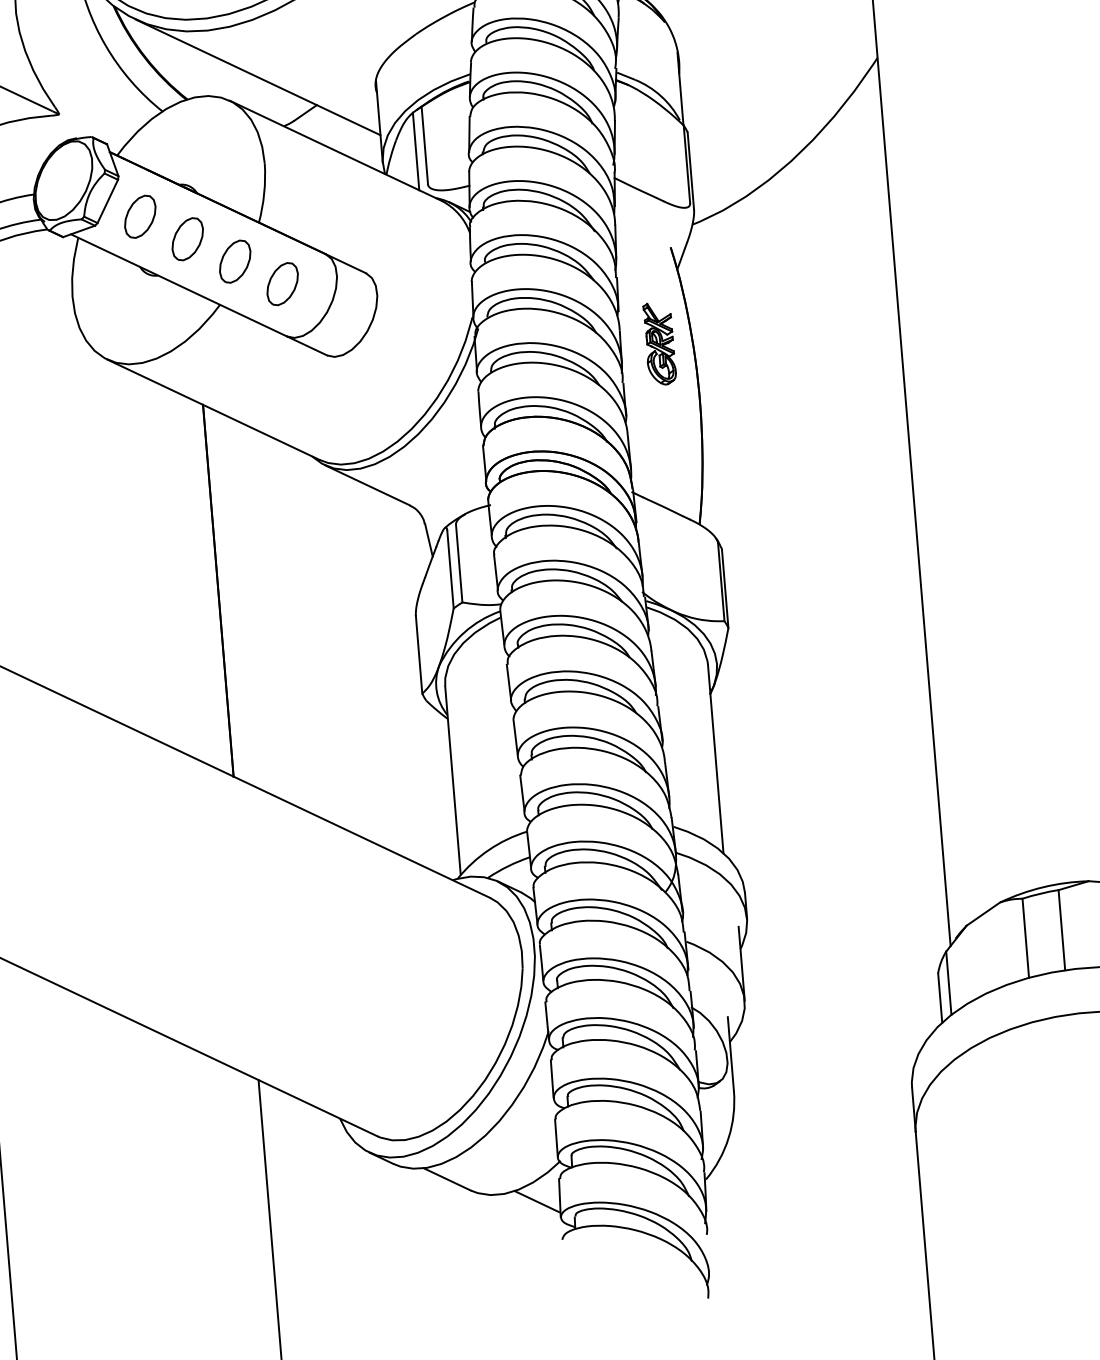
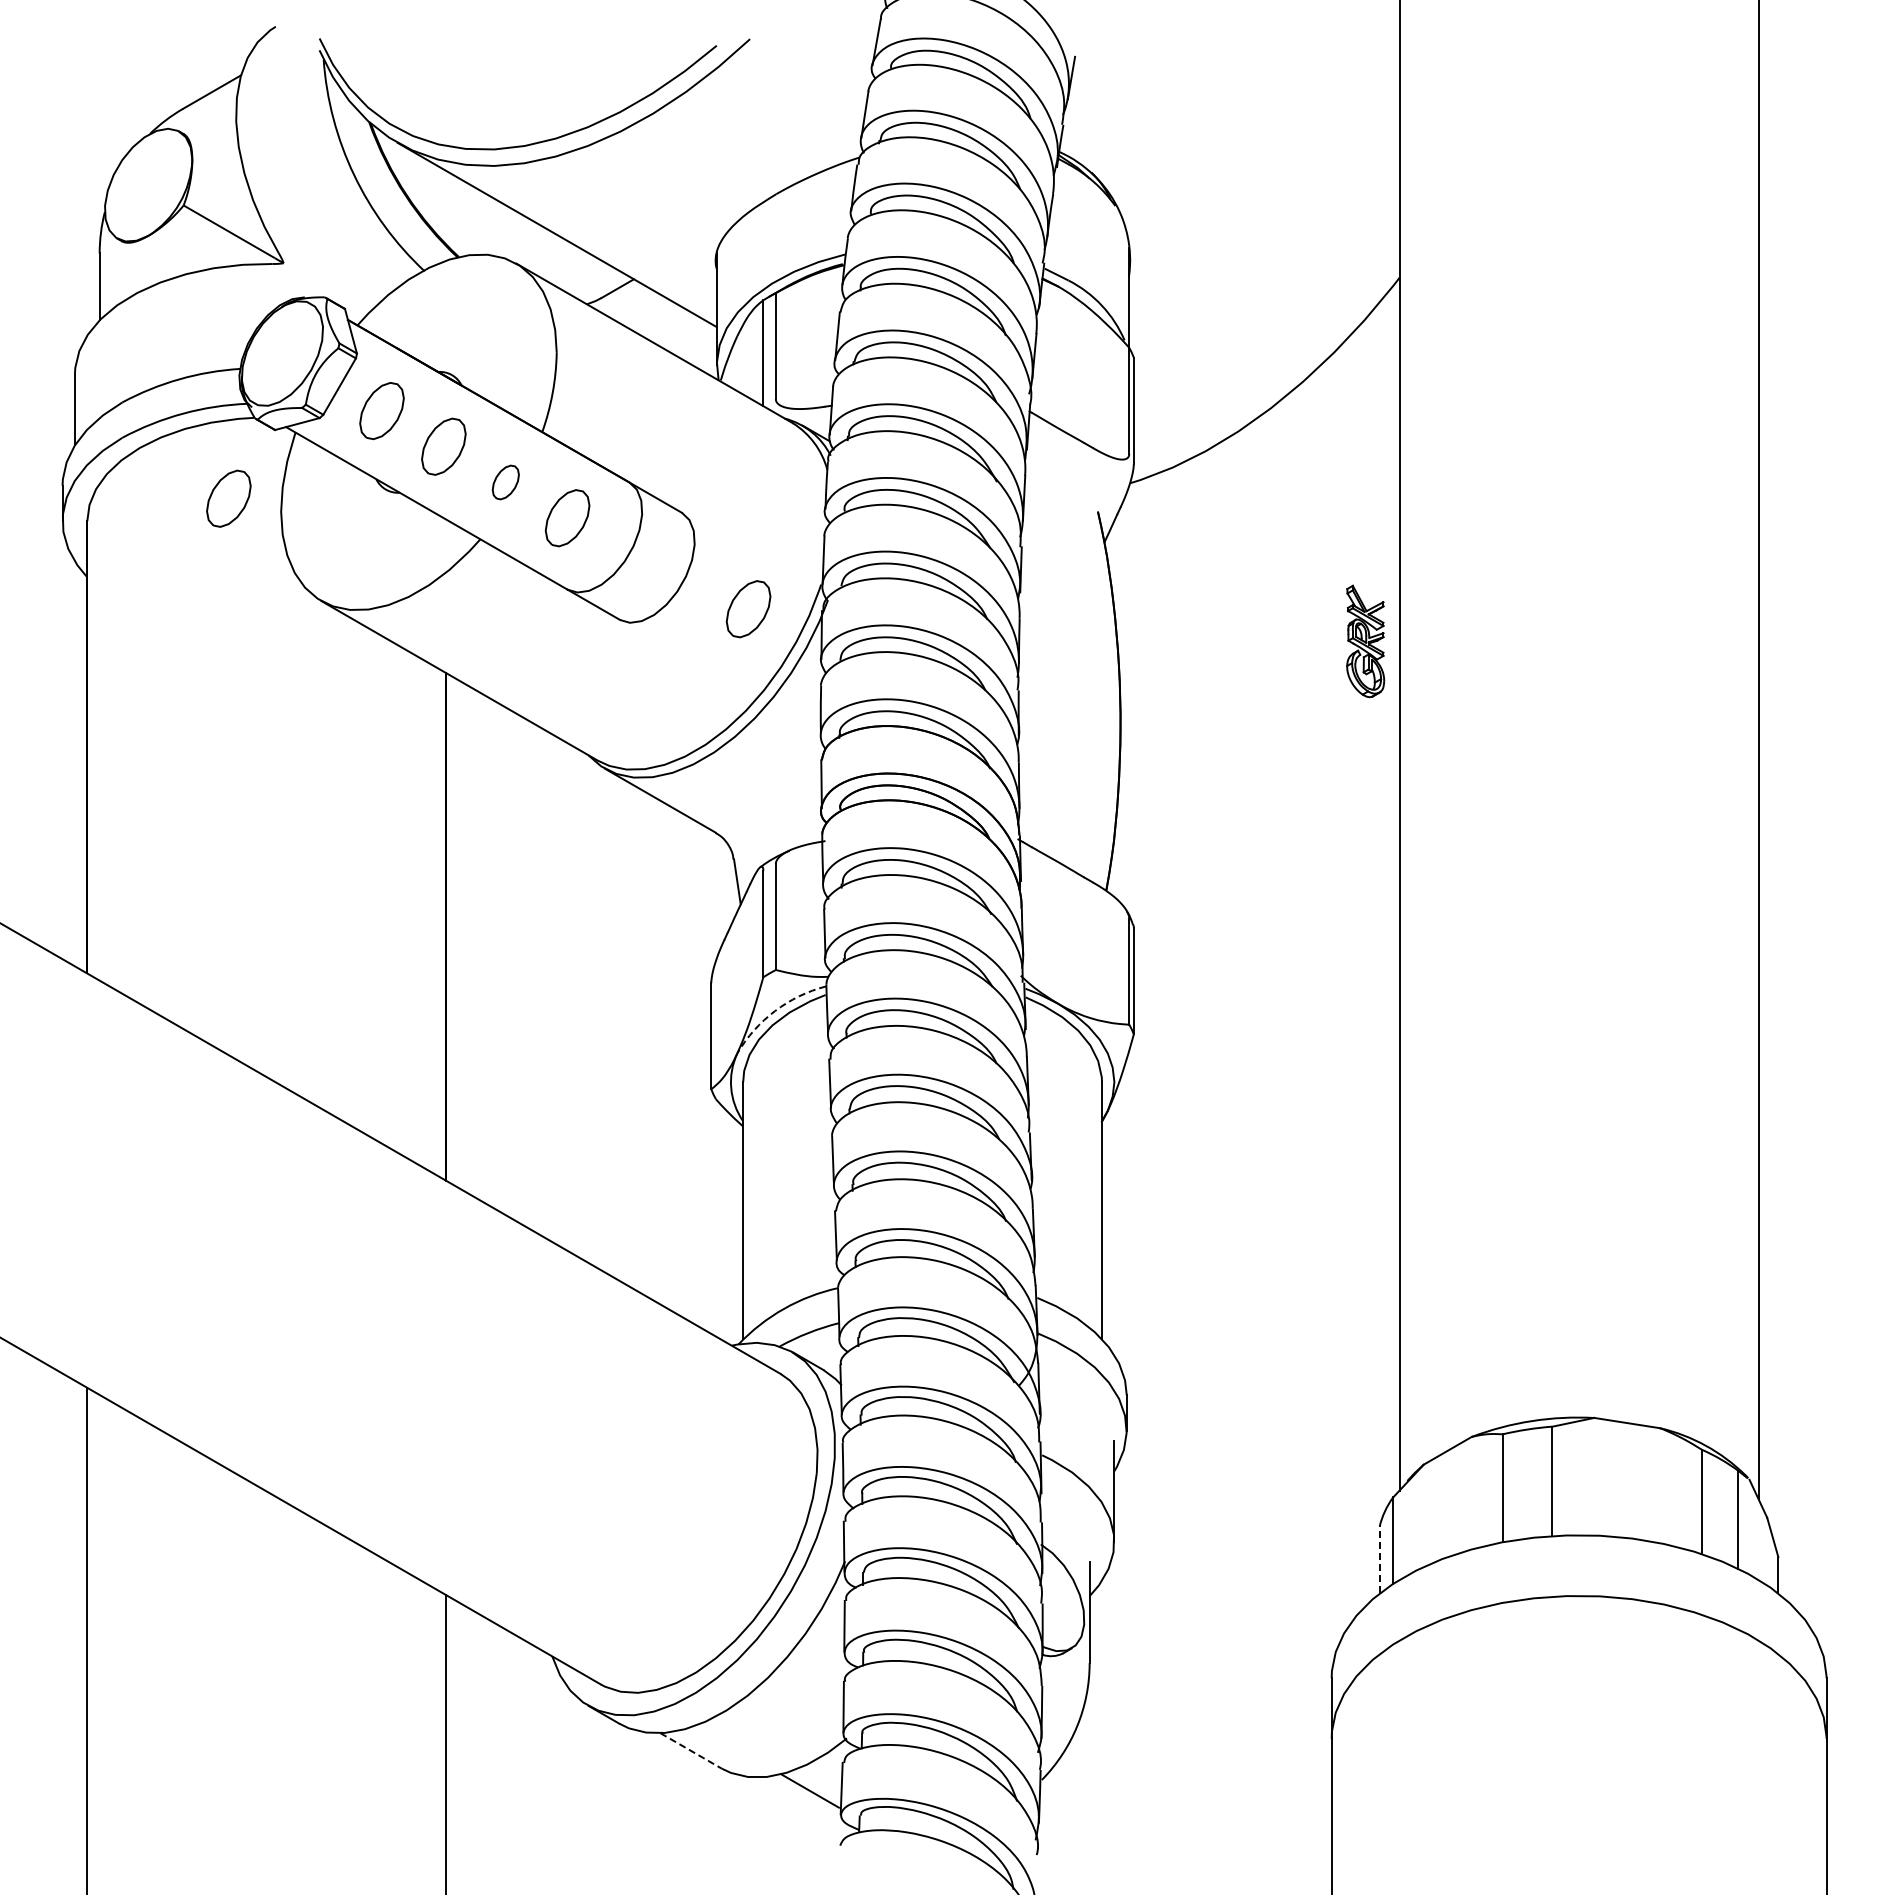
part: (235, 261) -> (505, 482), size x0.6
part: (33, 290) -> (228, 498), added
part: (420, 340) -> (748, 609), added
part: (659, 344) -> (1365, 641), moved
arc: (463, 632) -> (774, 1011), solid -> dashed
line: (939, 997) -> (1379, 1559), solid -> dashed
line: (447, 1179) -> (691, 1751), solid -> dashed

